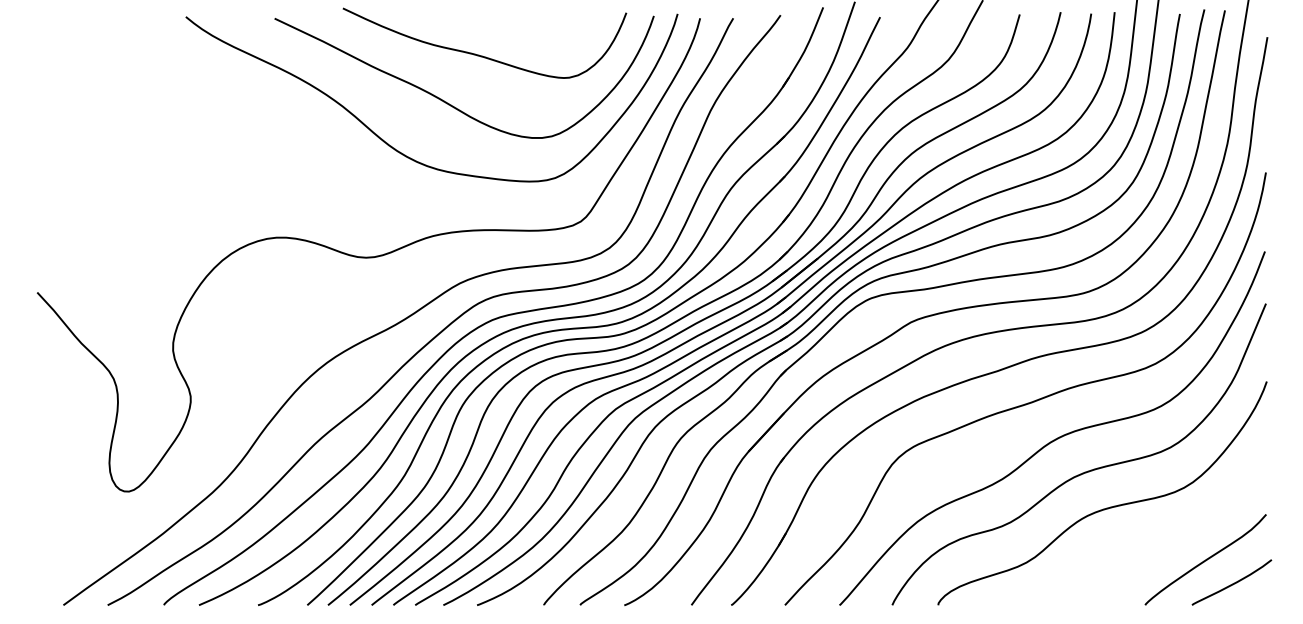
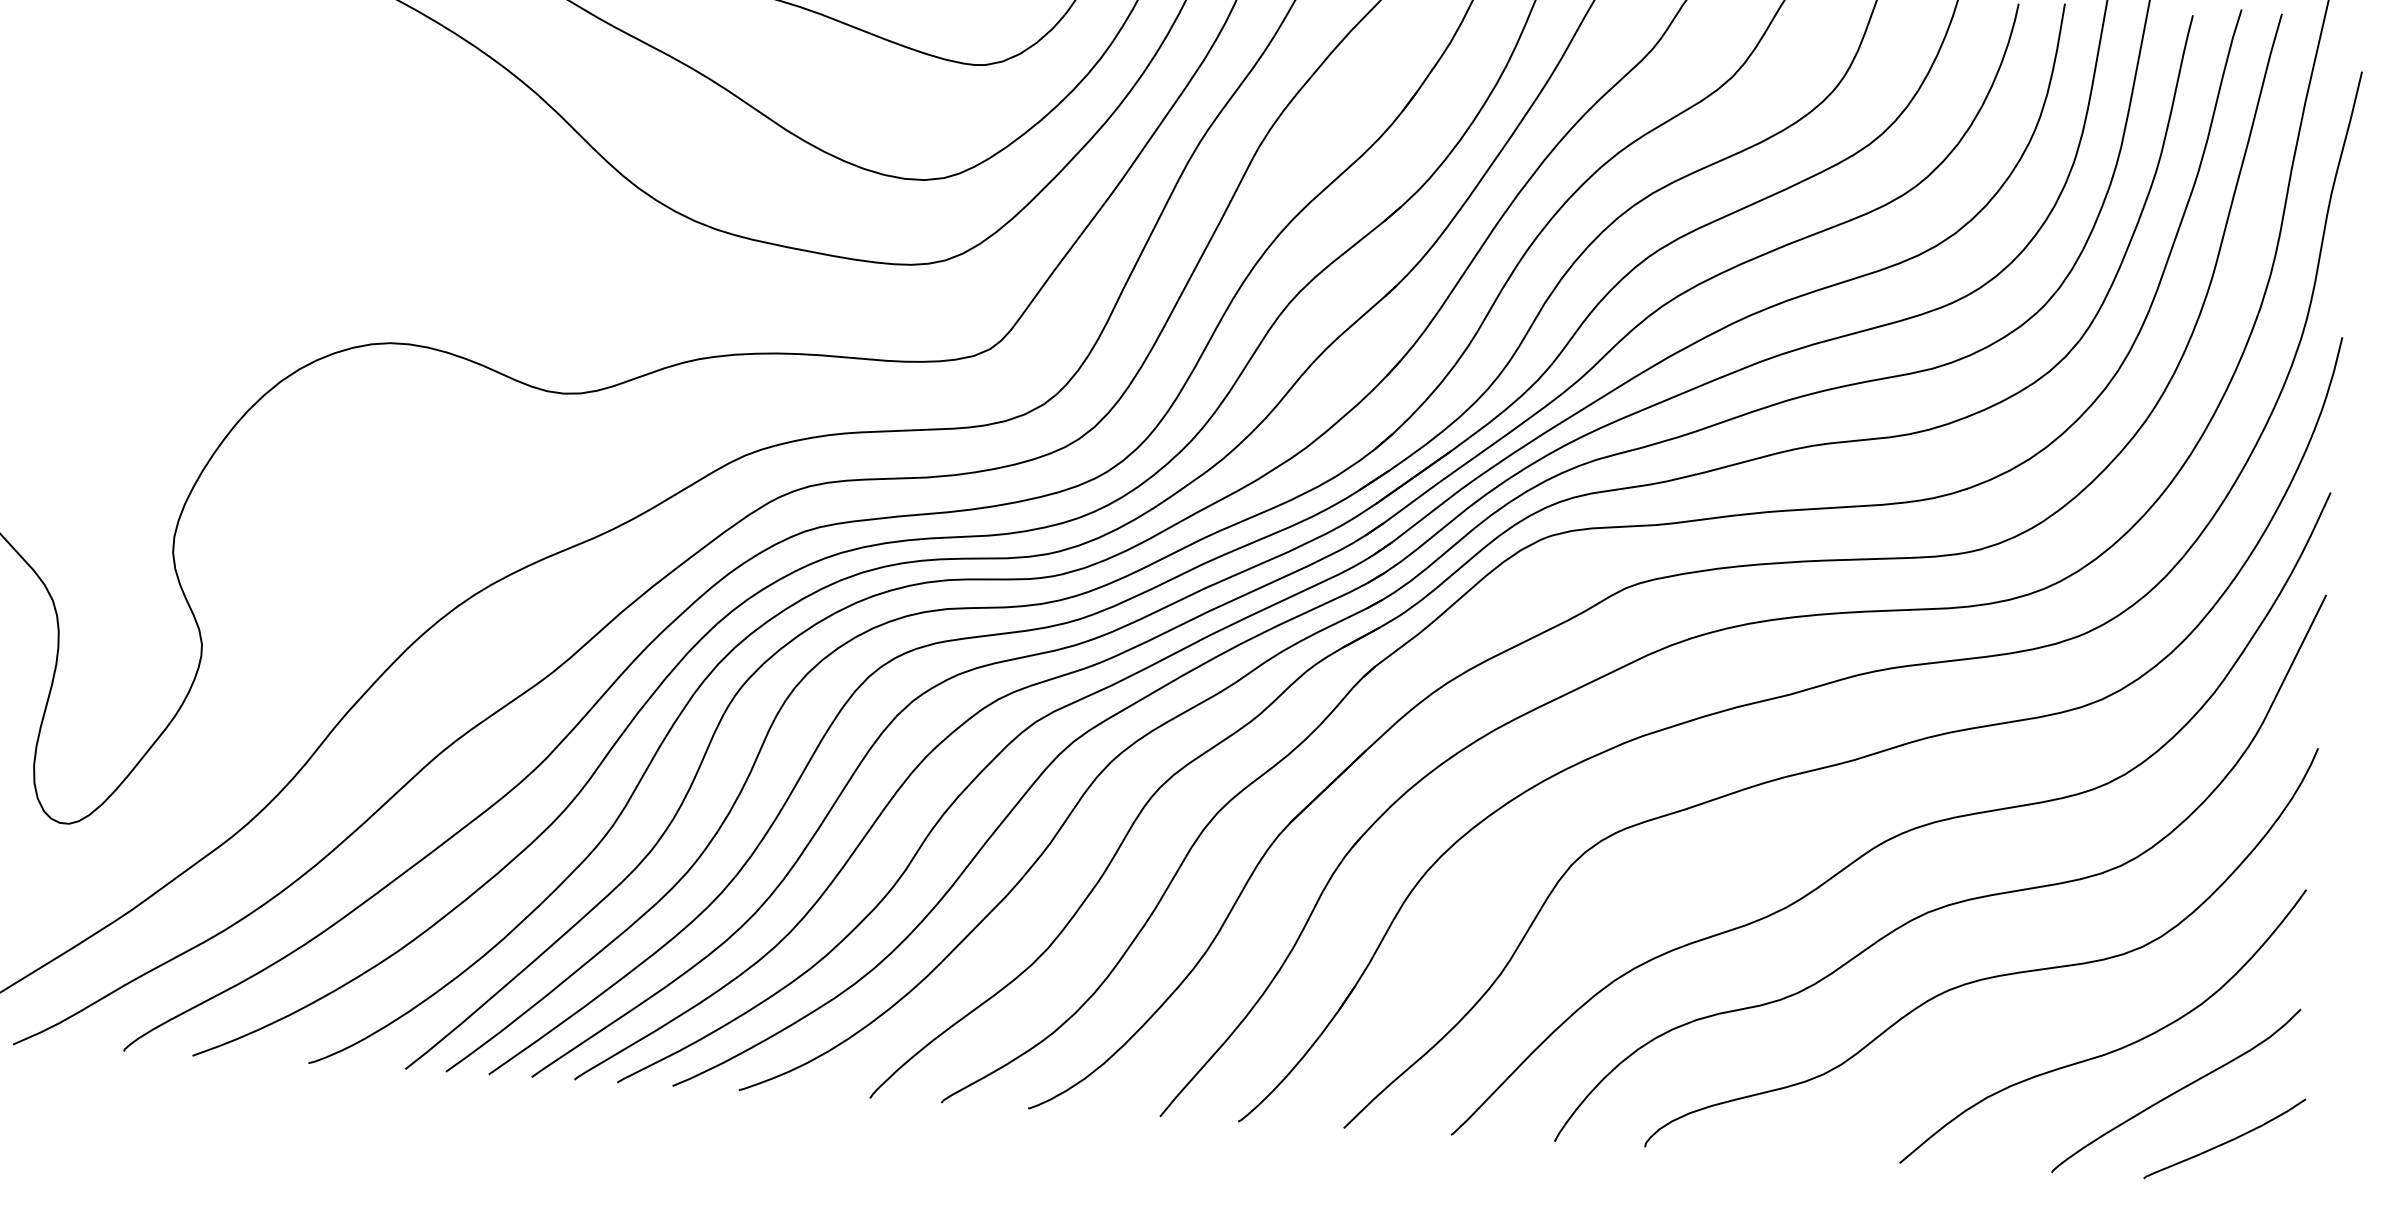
curve: (1172, 540) -> (2113, 1048), added

